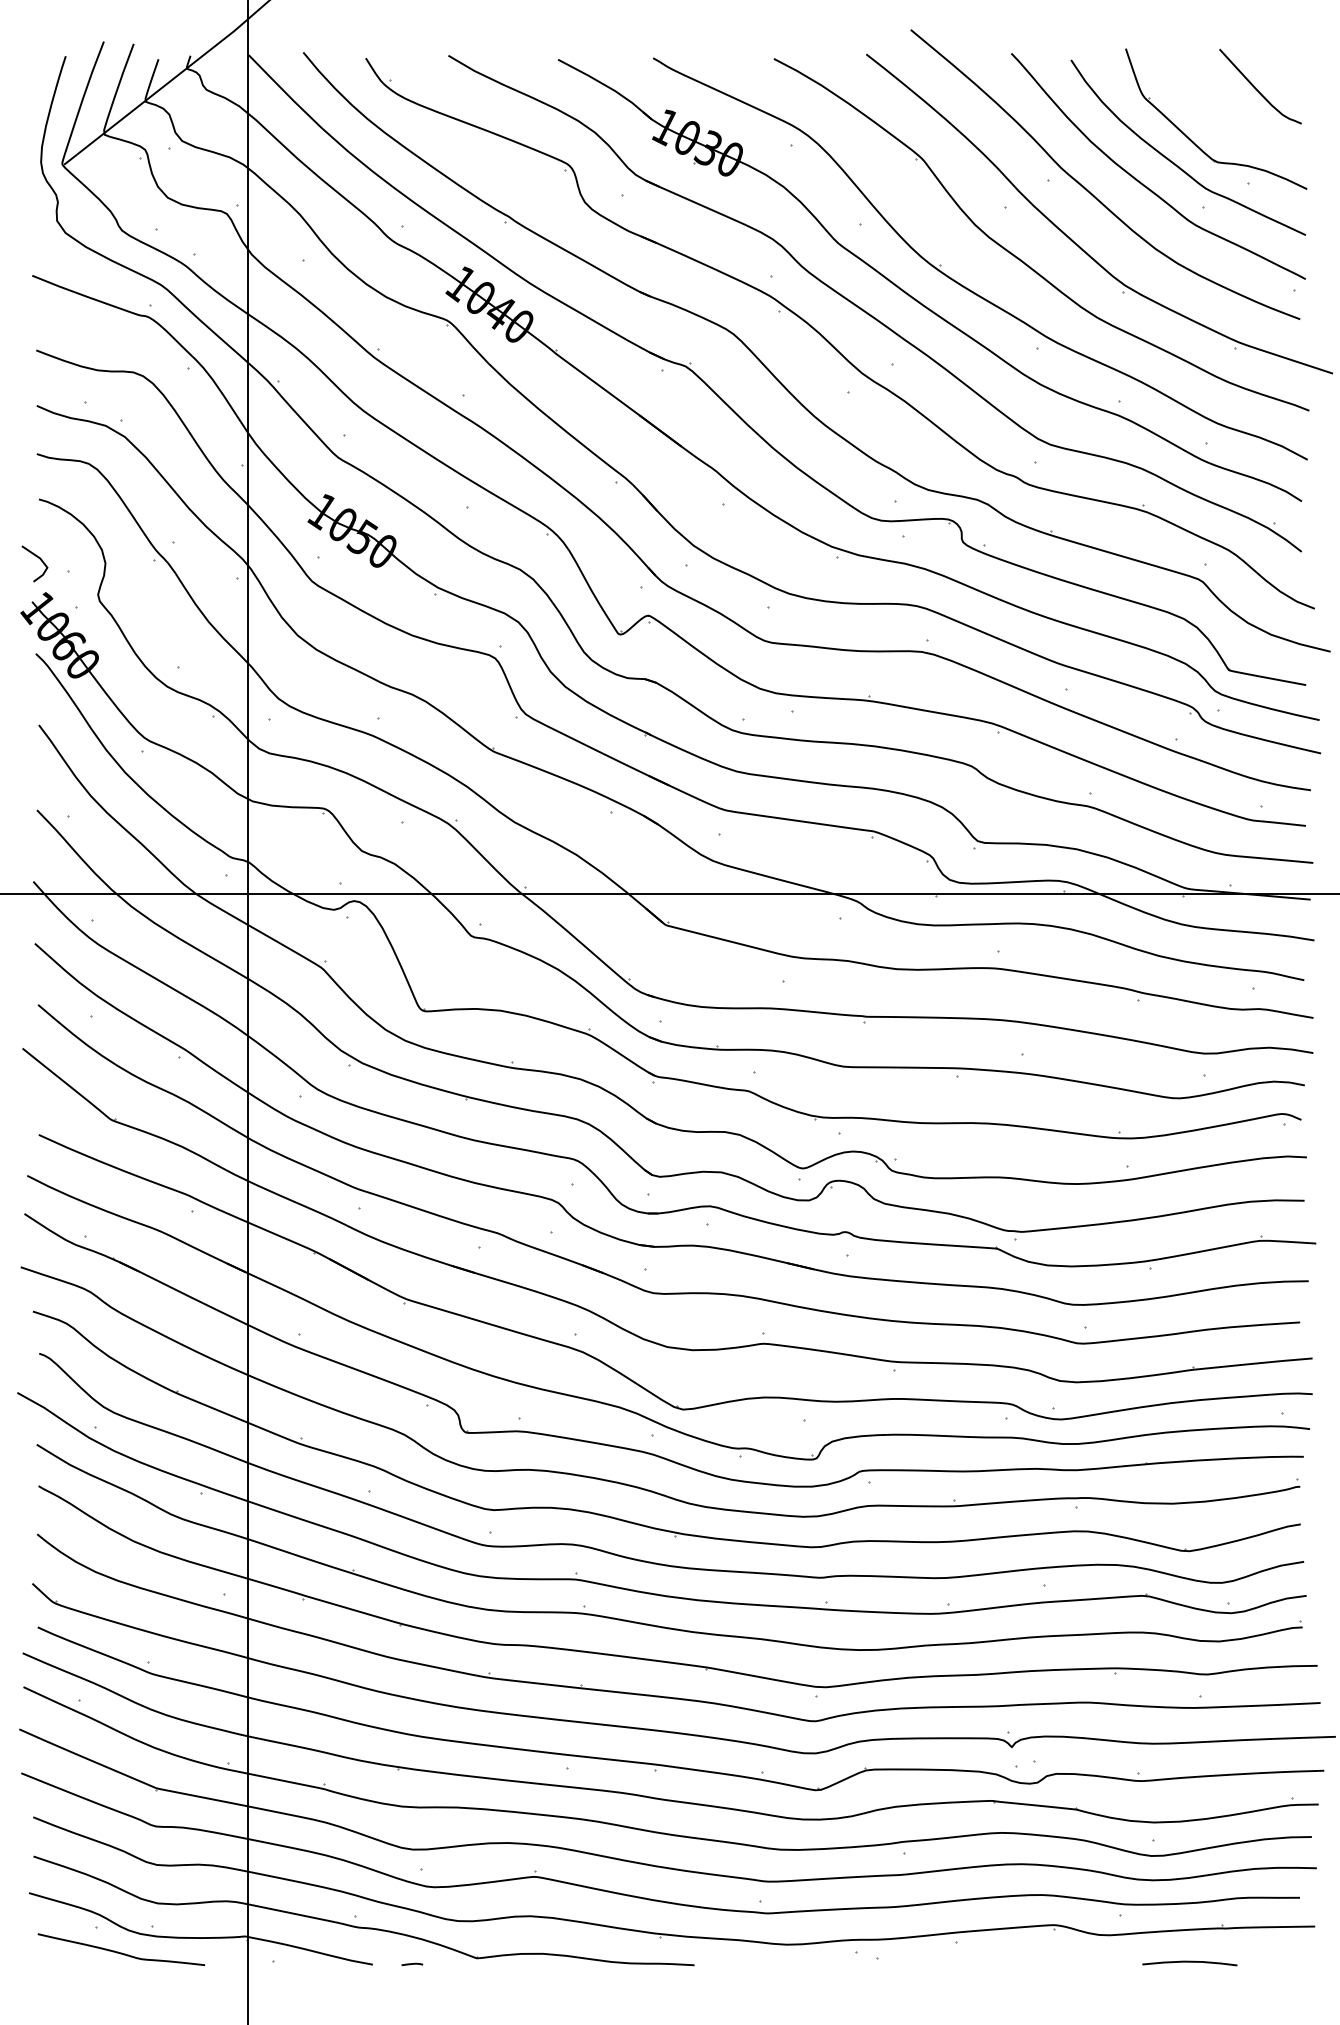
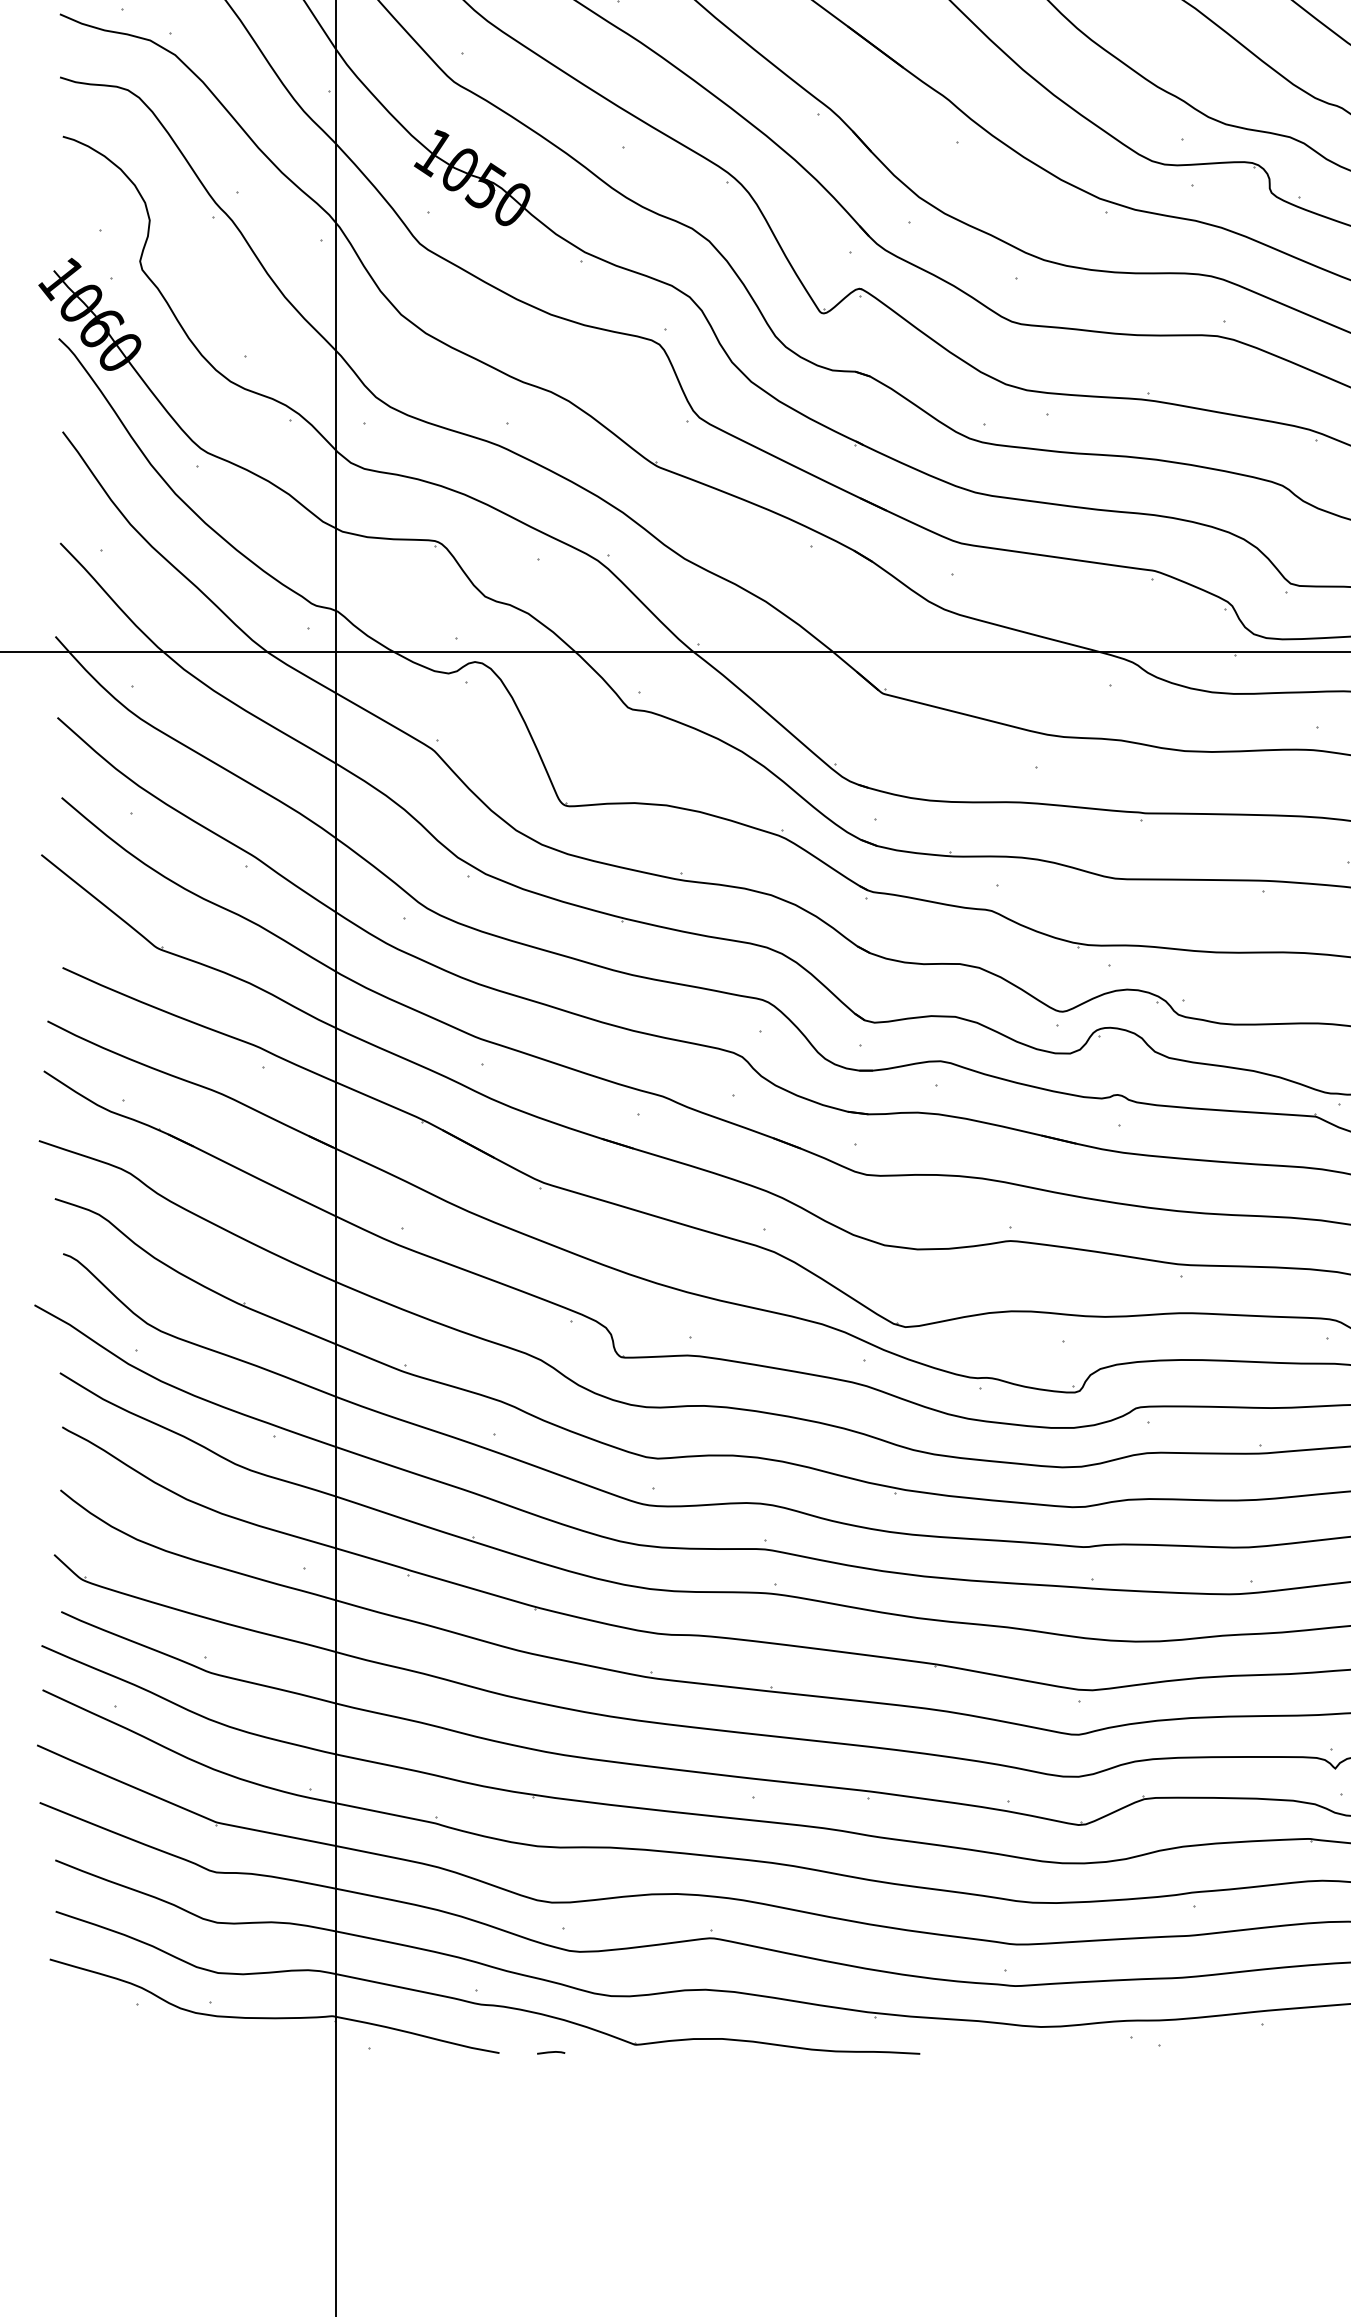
line: (36, 557) -> (59, 212), removed
curve: (121, 1952) -> (170, 2037), removed

